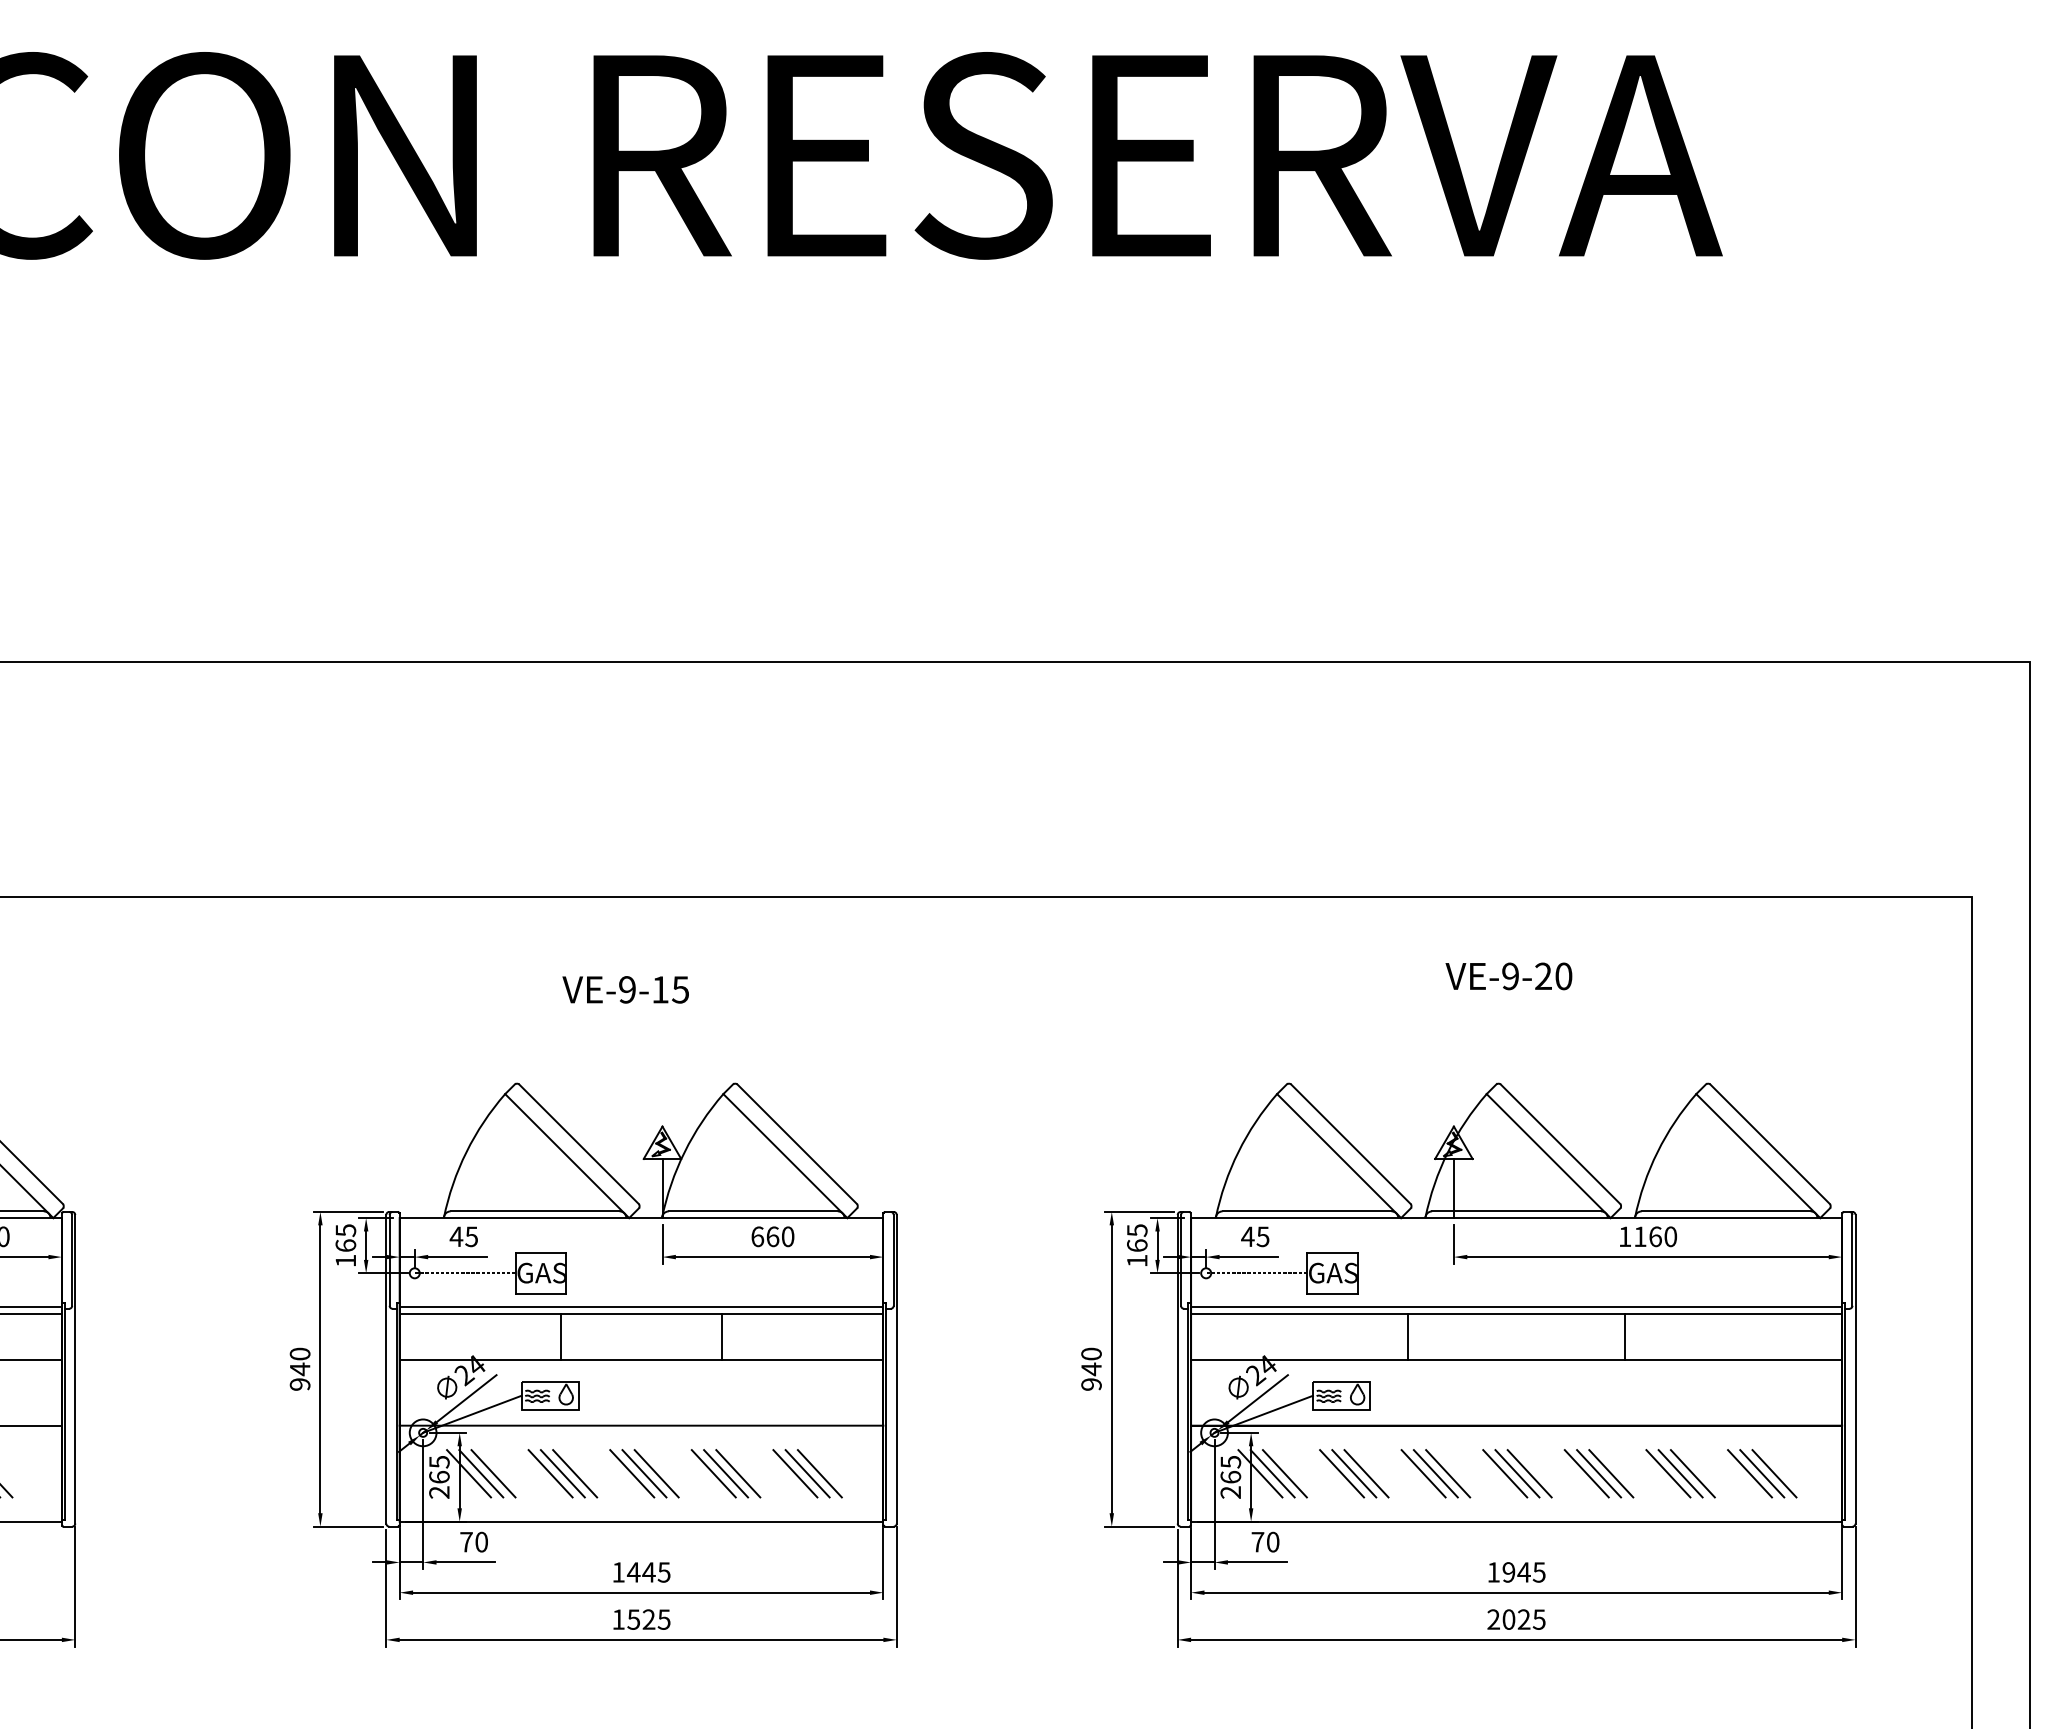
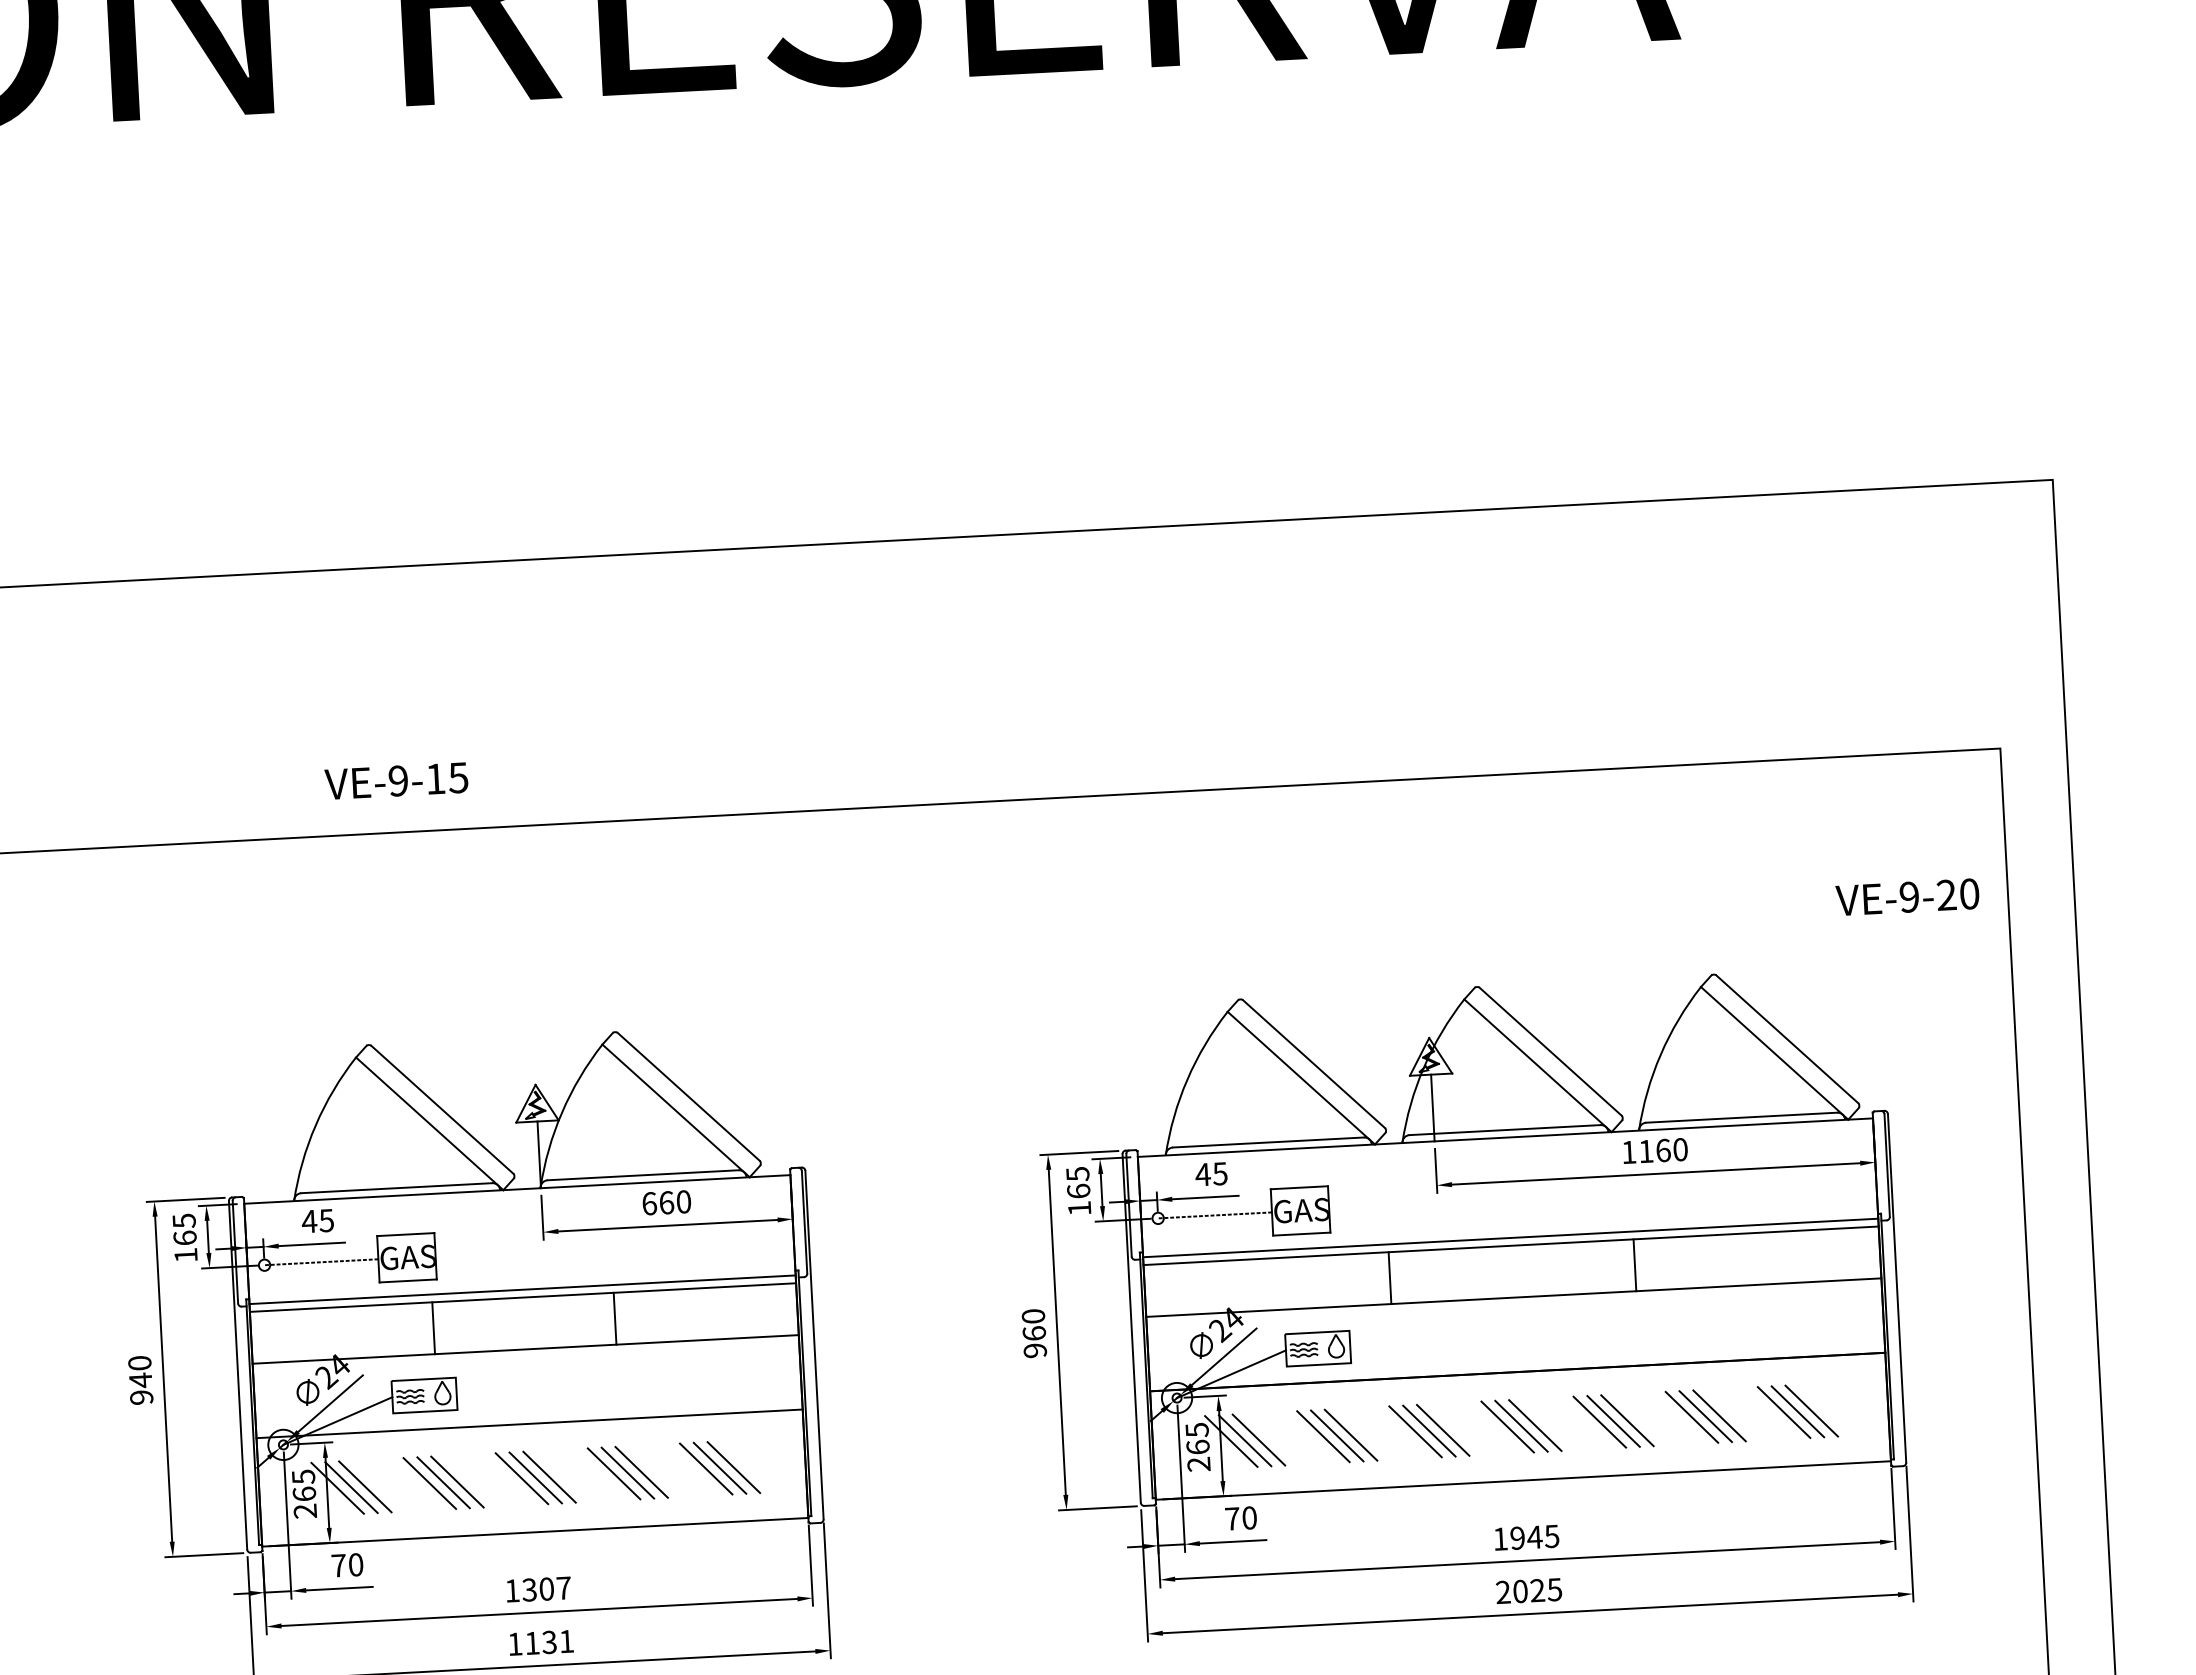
text: (1508, 976) -> (1907, 897), moved
text: (625, 989) -> (396, 780), moved
text: (1091, 1369) -> (1034, 1333), 940 -> 960
text: (648, 1572) -> (546, 1589), 1445 -> 1307
text: (648, 1619) -> (548, 1642), 1525 -> 1131

